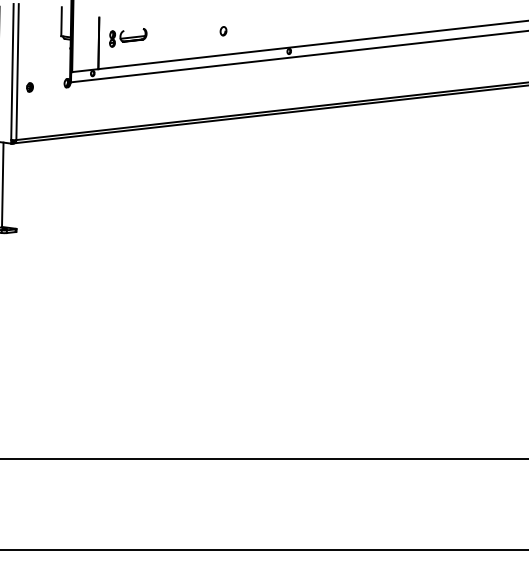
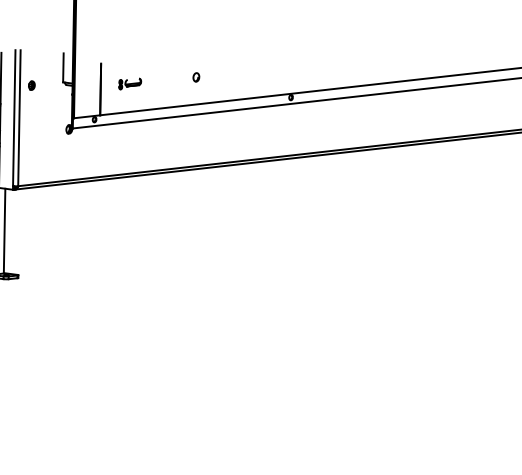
part: (223, 31) -> (196, 77), moved
part: (128, 37) -> (130, 83), size x0.6
part: (29, 87) -> (31, 85), moved

